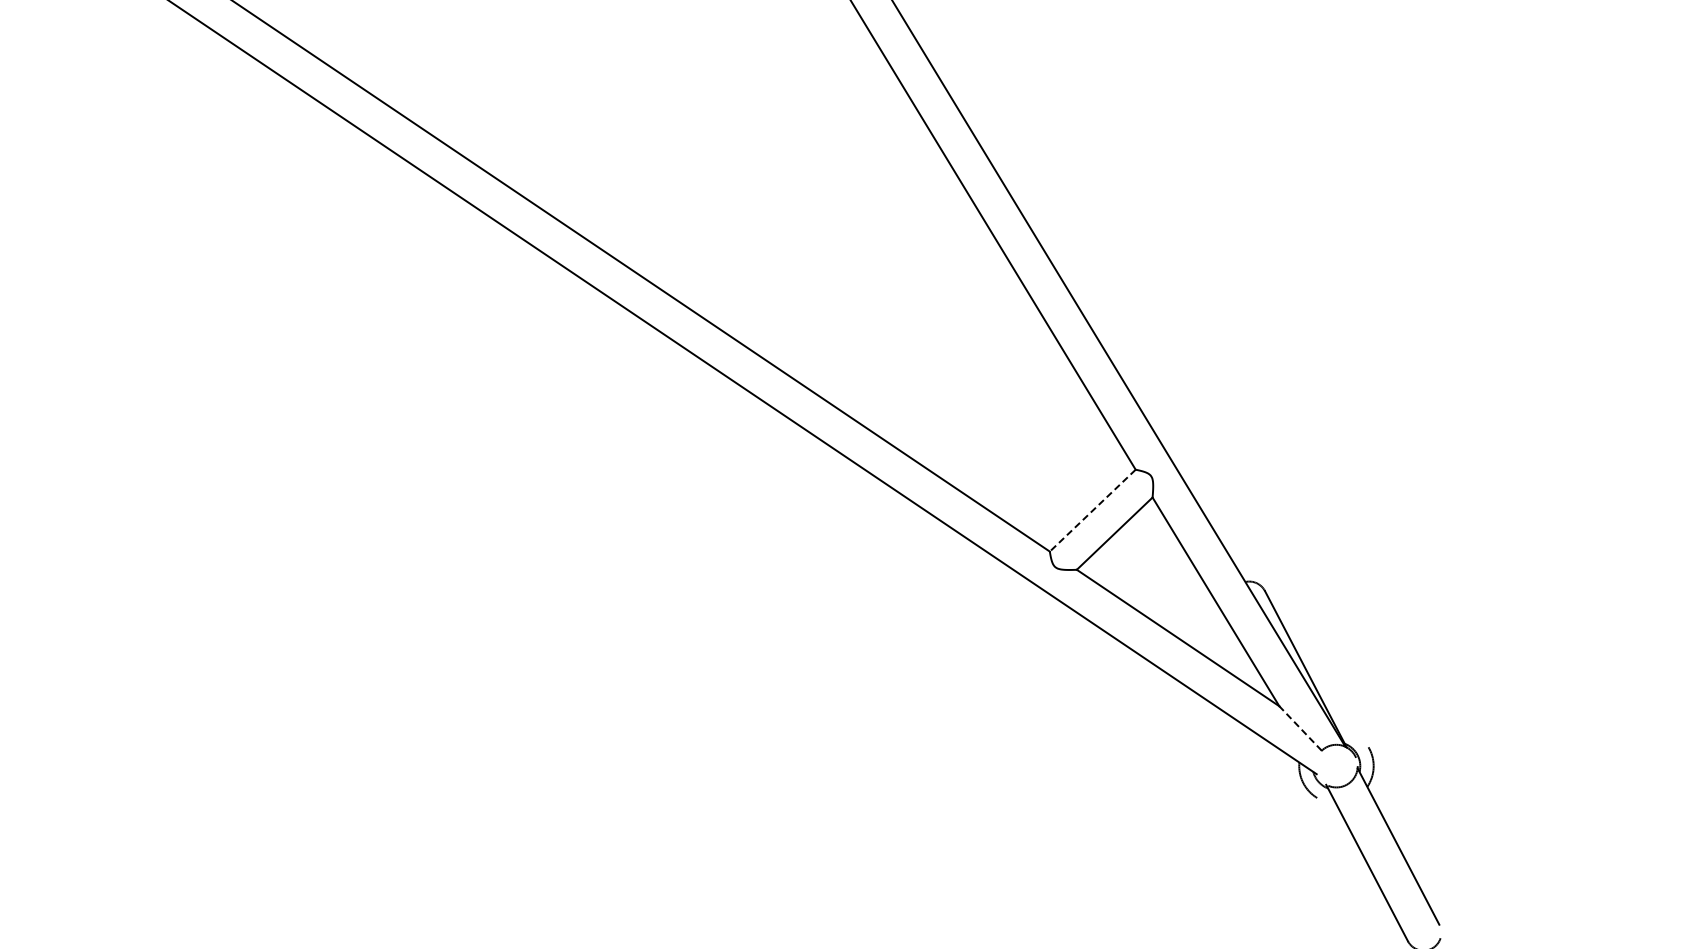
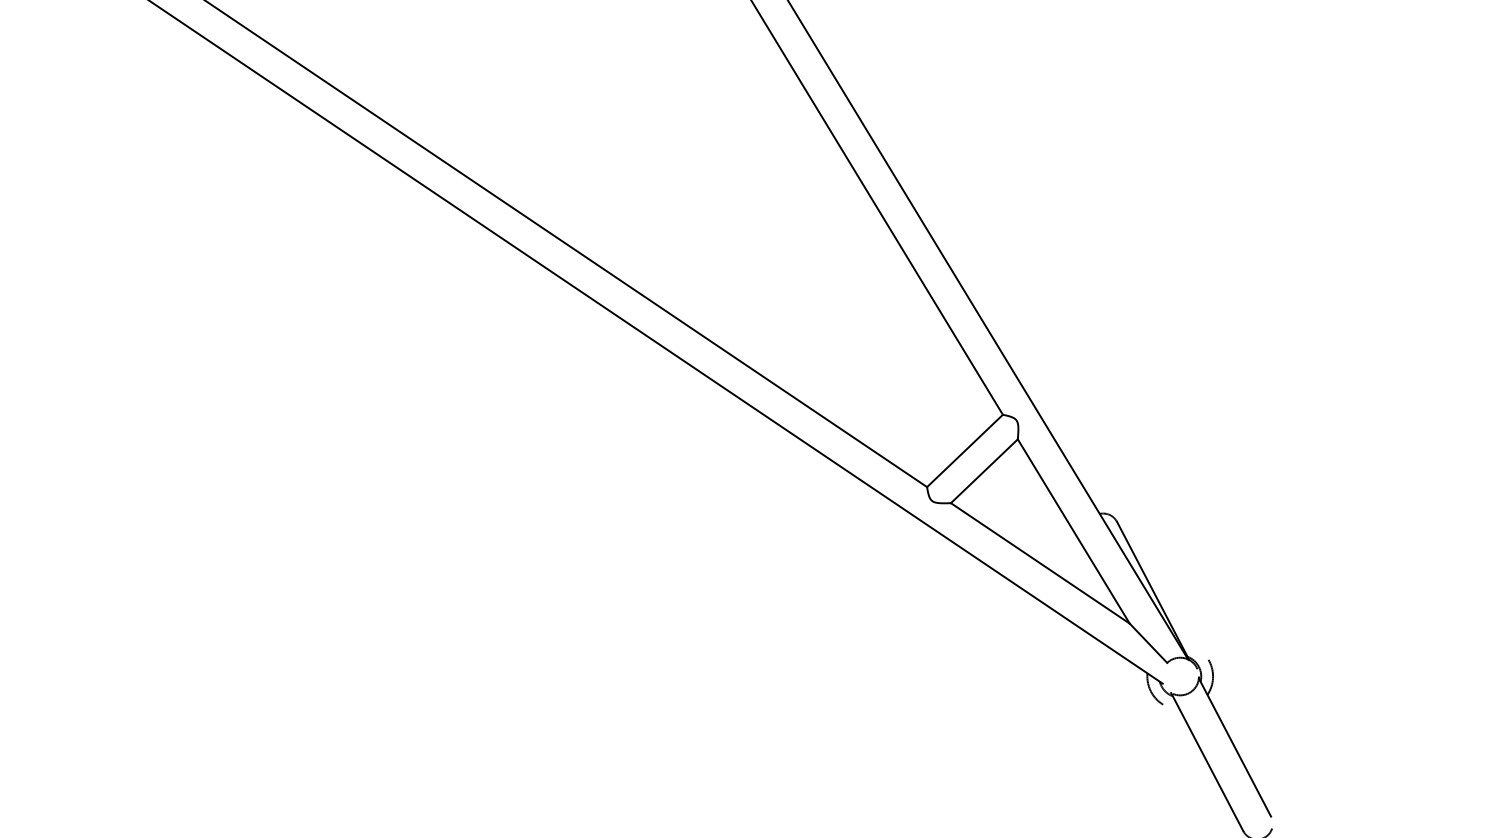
line: (1092, 511) -> (964, 451), dashed -> solid
line: (1300, 728) -> (1148, 643), dashed -> solid

